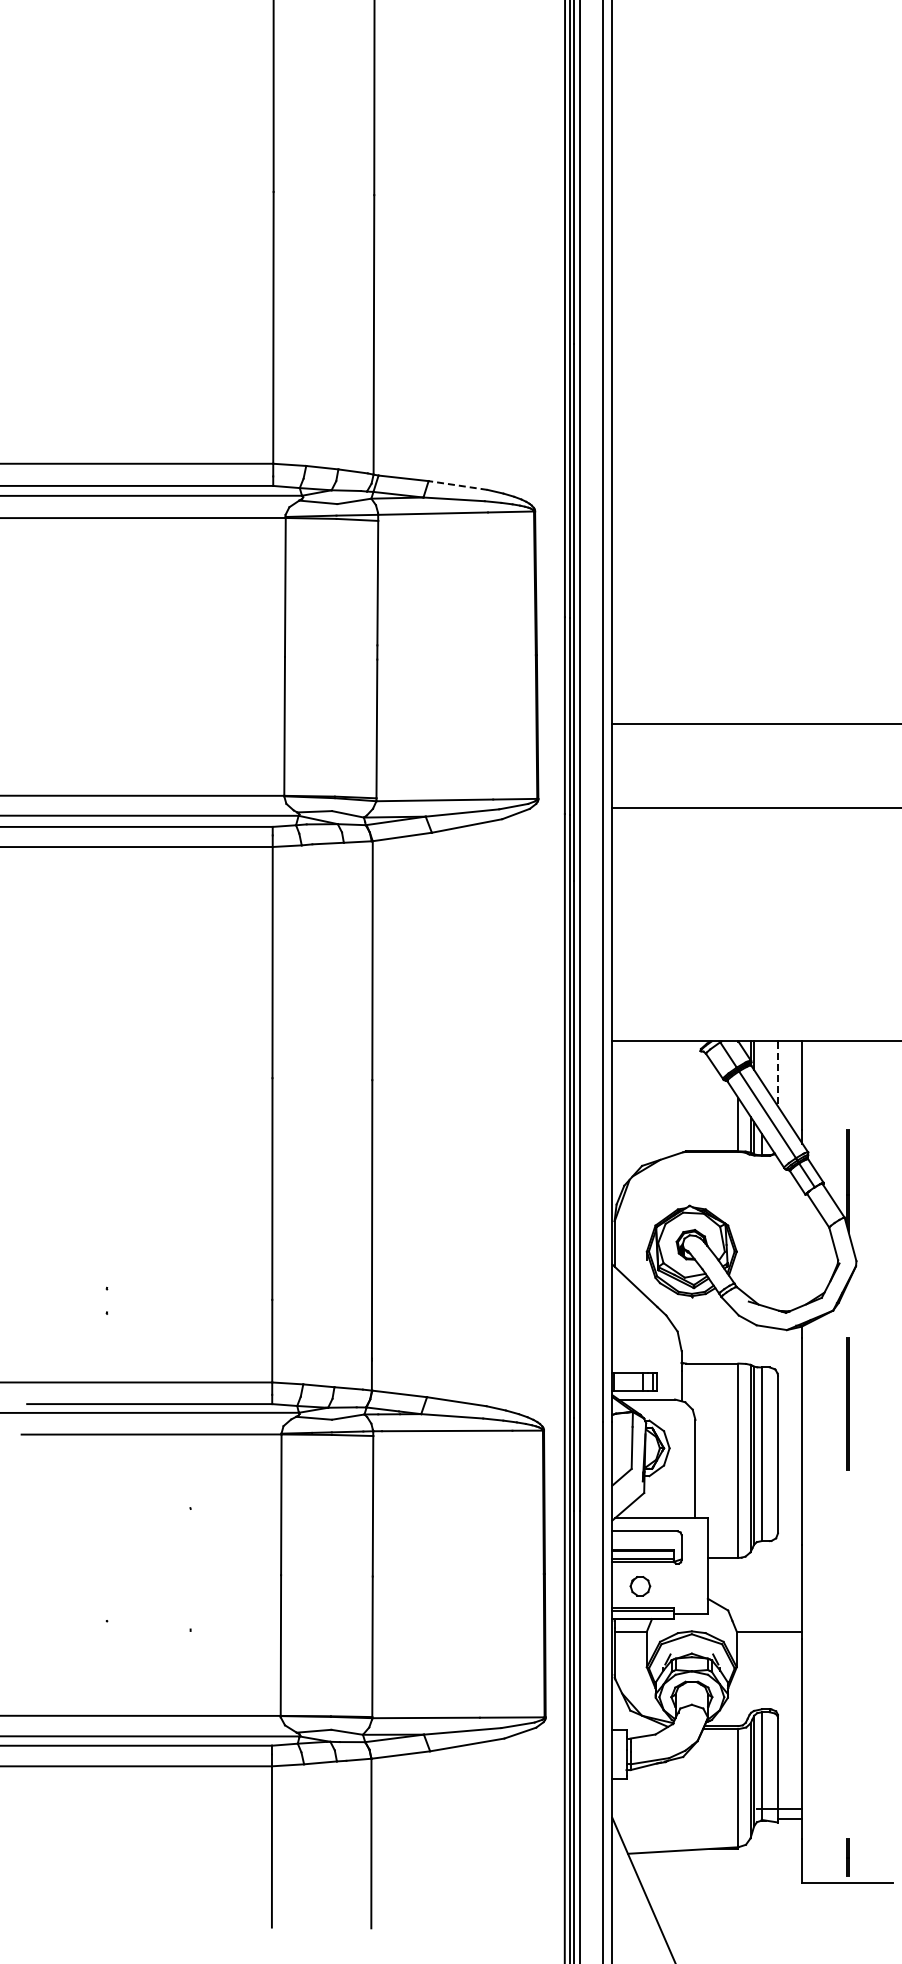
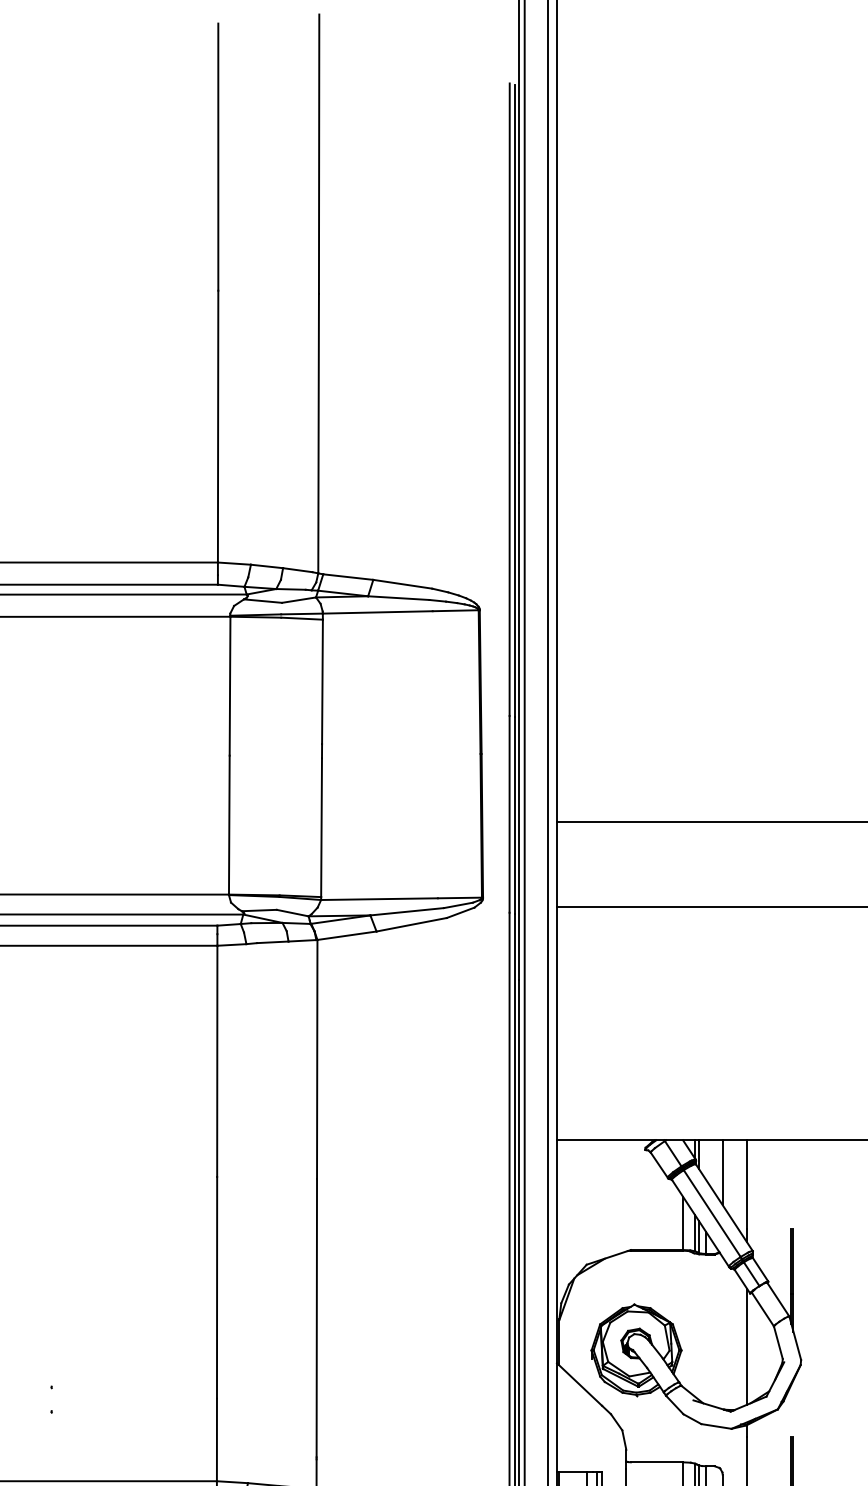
line: (458, 485) -> (403, 584), dashed -> solid
line: (778, 1074) -> (723, 1173), dashed -> solid
line: (802, 1247) -> (747, 1346), added

